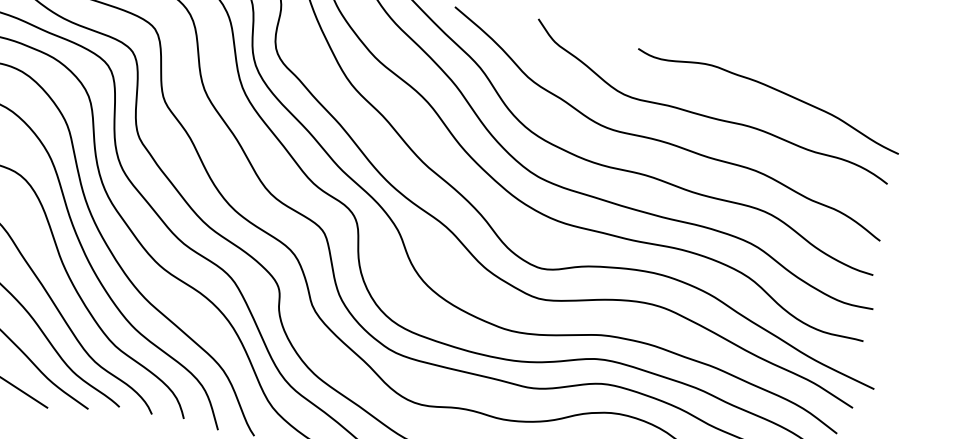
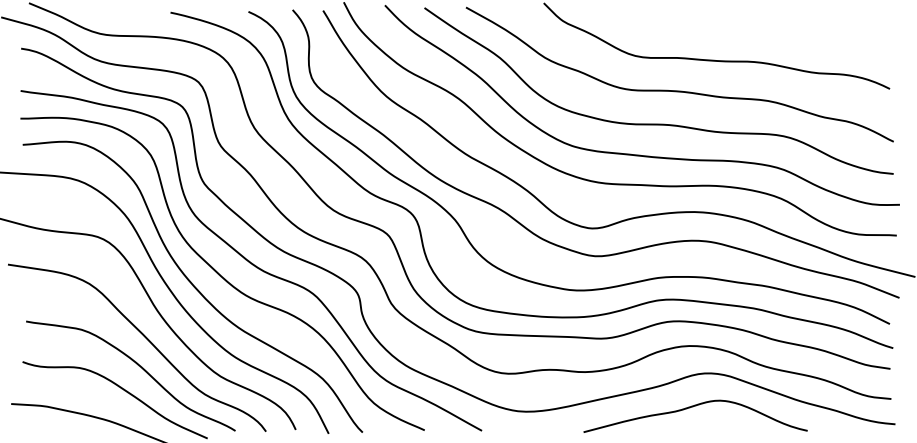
curve: (773, 89) -> (769, 24), removed

